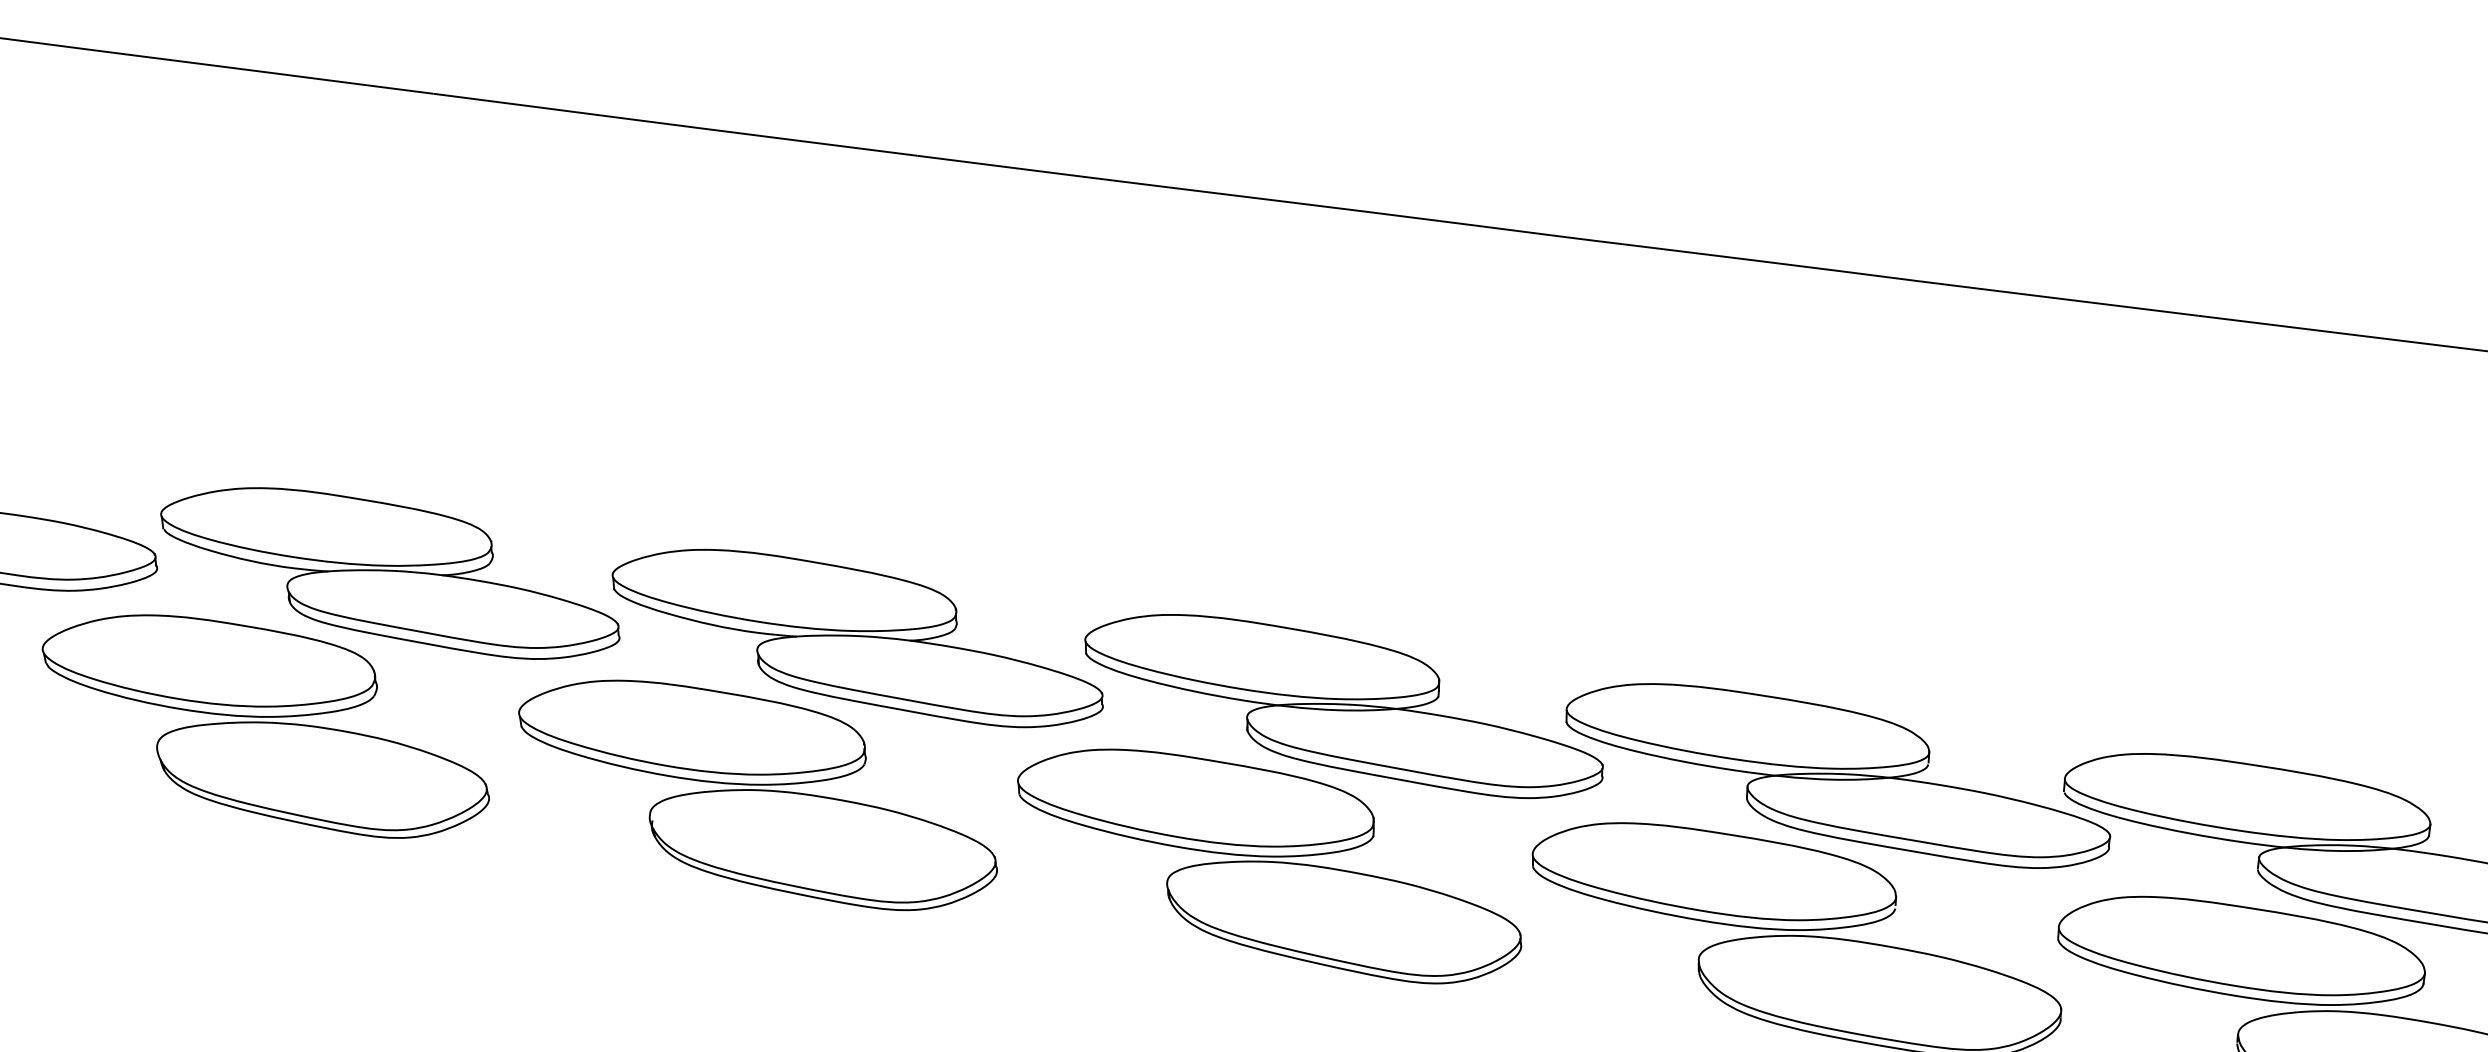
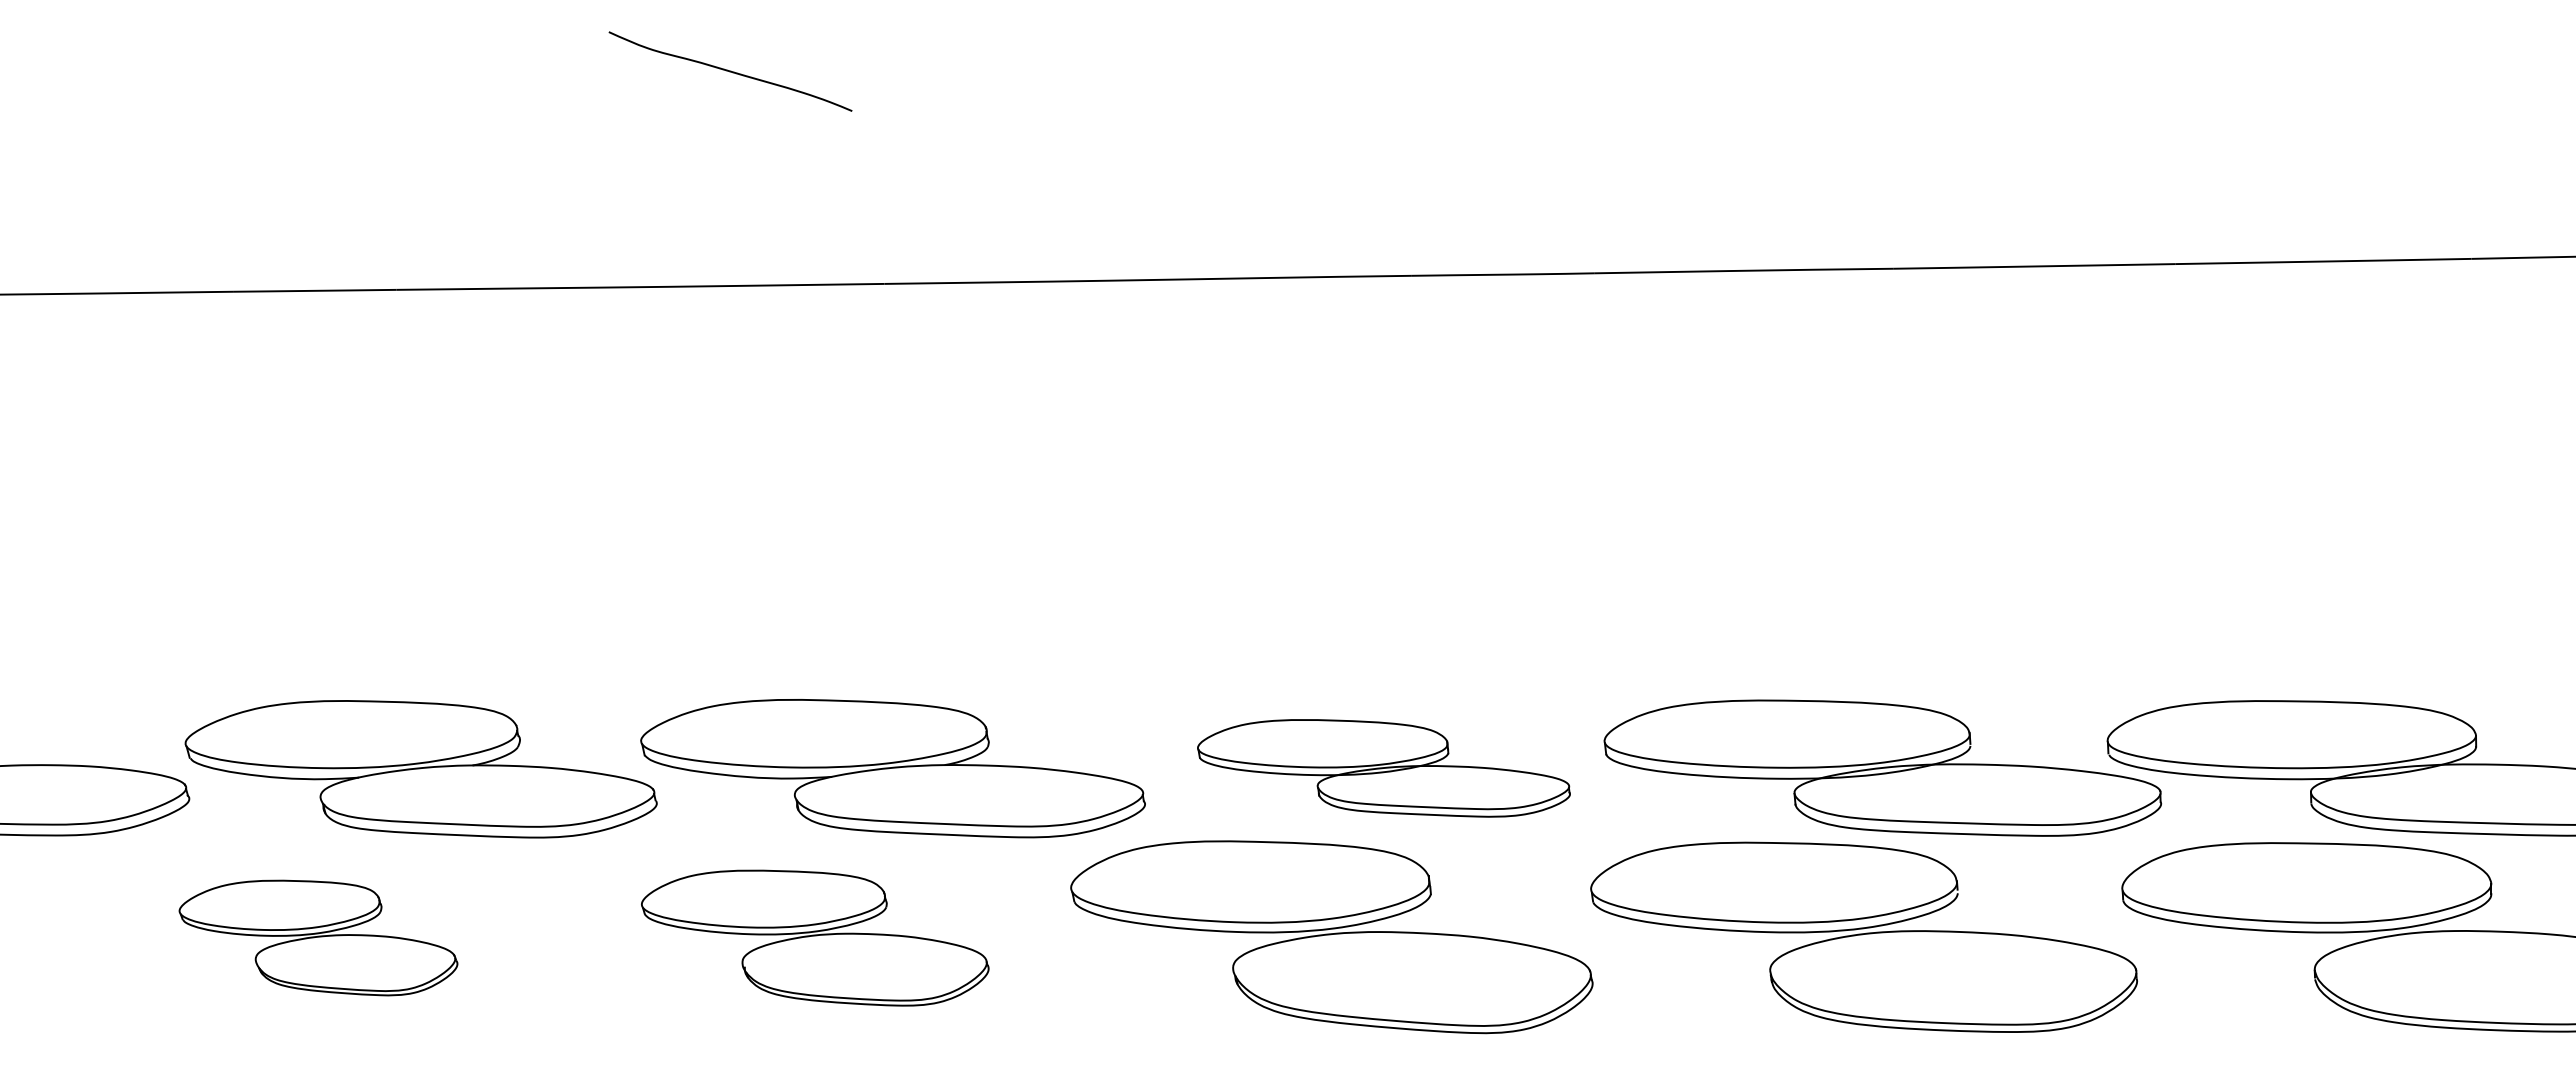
part: (1343, 705) -> (1383, 768), size x0.7
part: (265, 724) -> (318, 937), size x0.6
part: (756, 793) -> (814, 937), size x0.7

